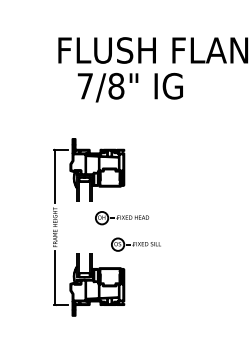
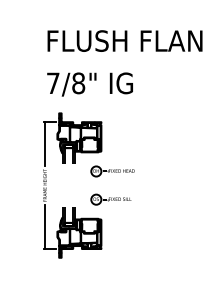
text: (129, 87) -> (89, 84), moved
part: (122, 218) -> (113, 171), moved

